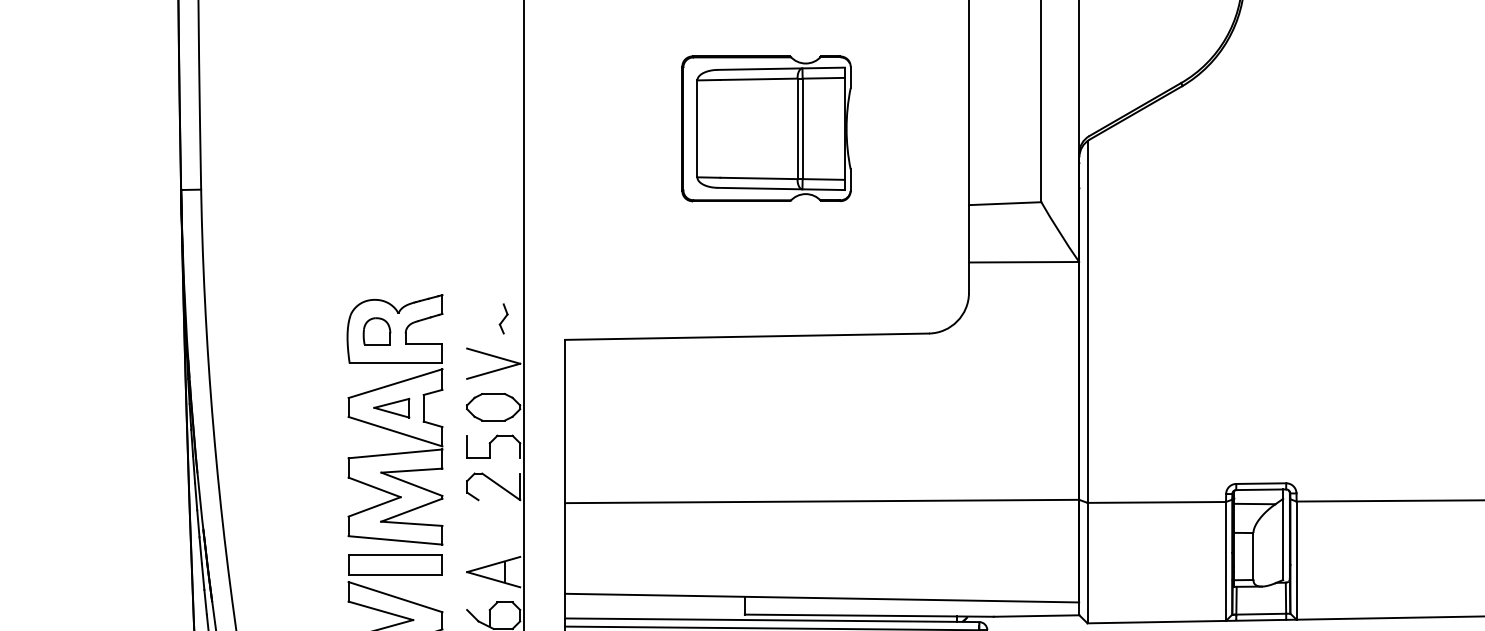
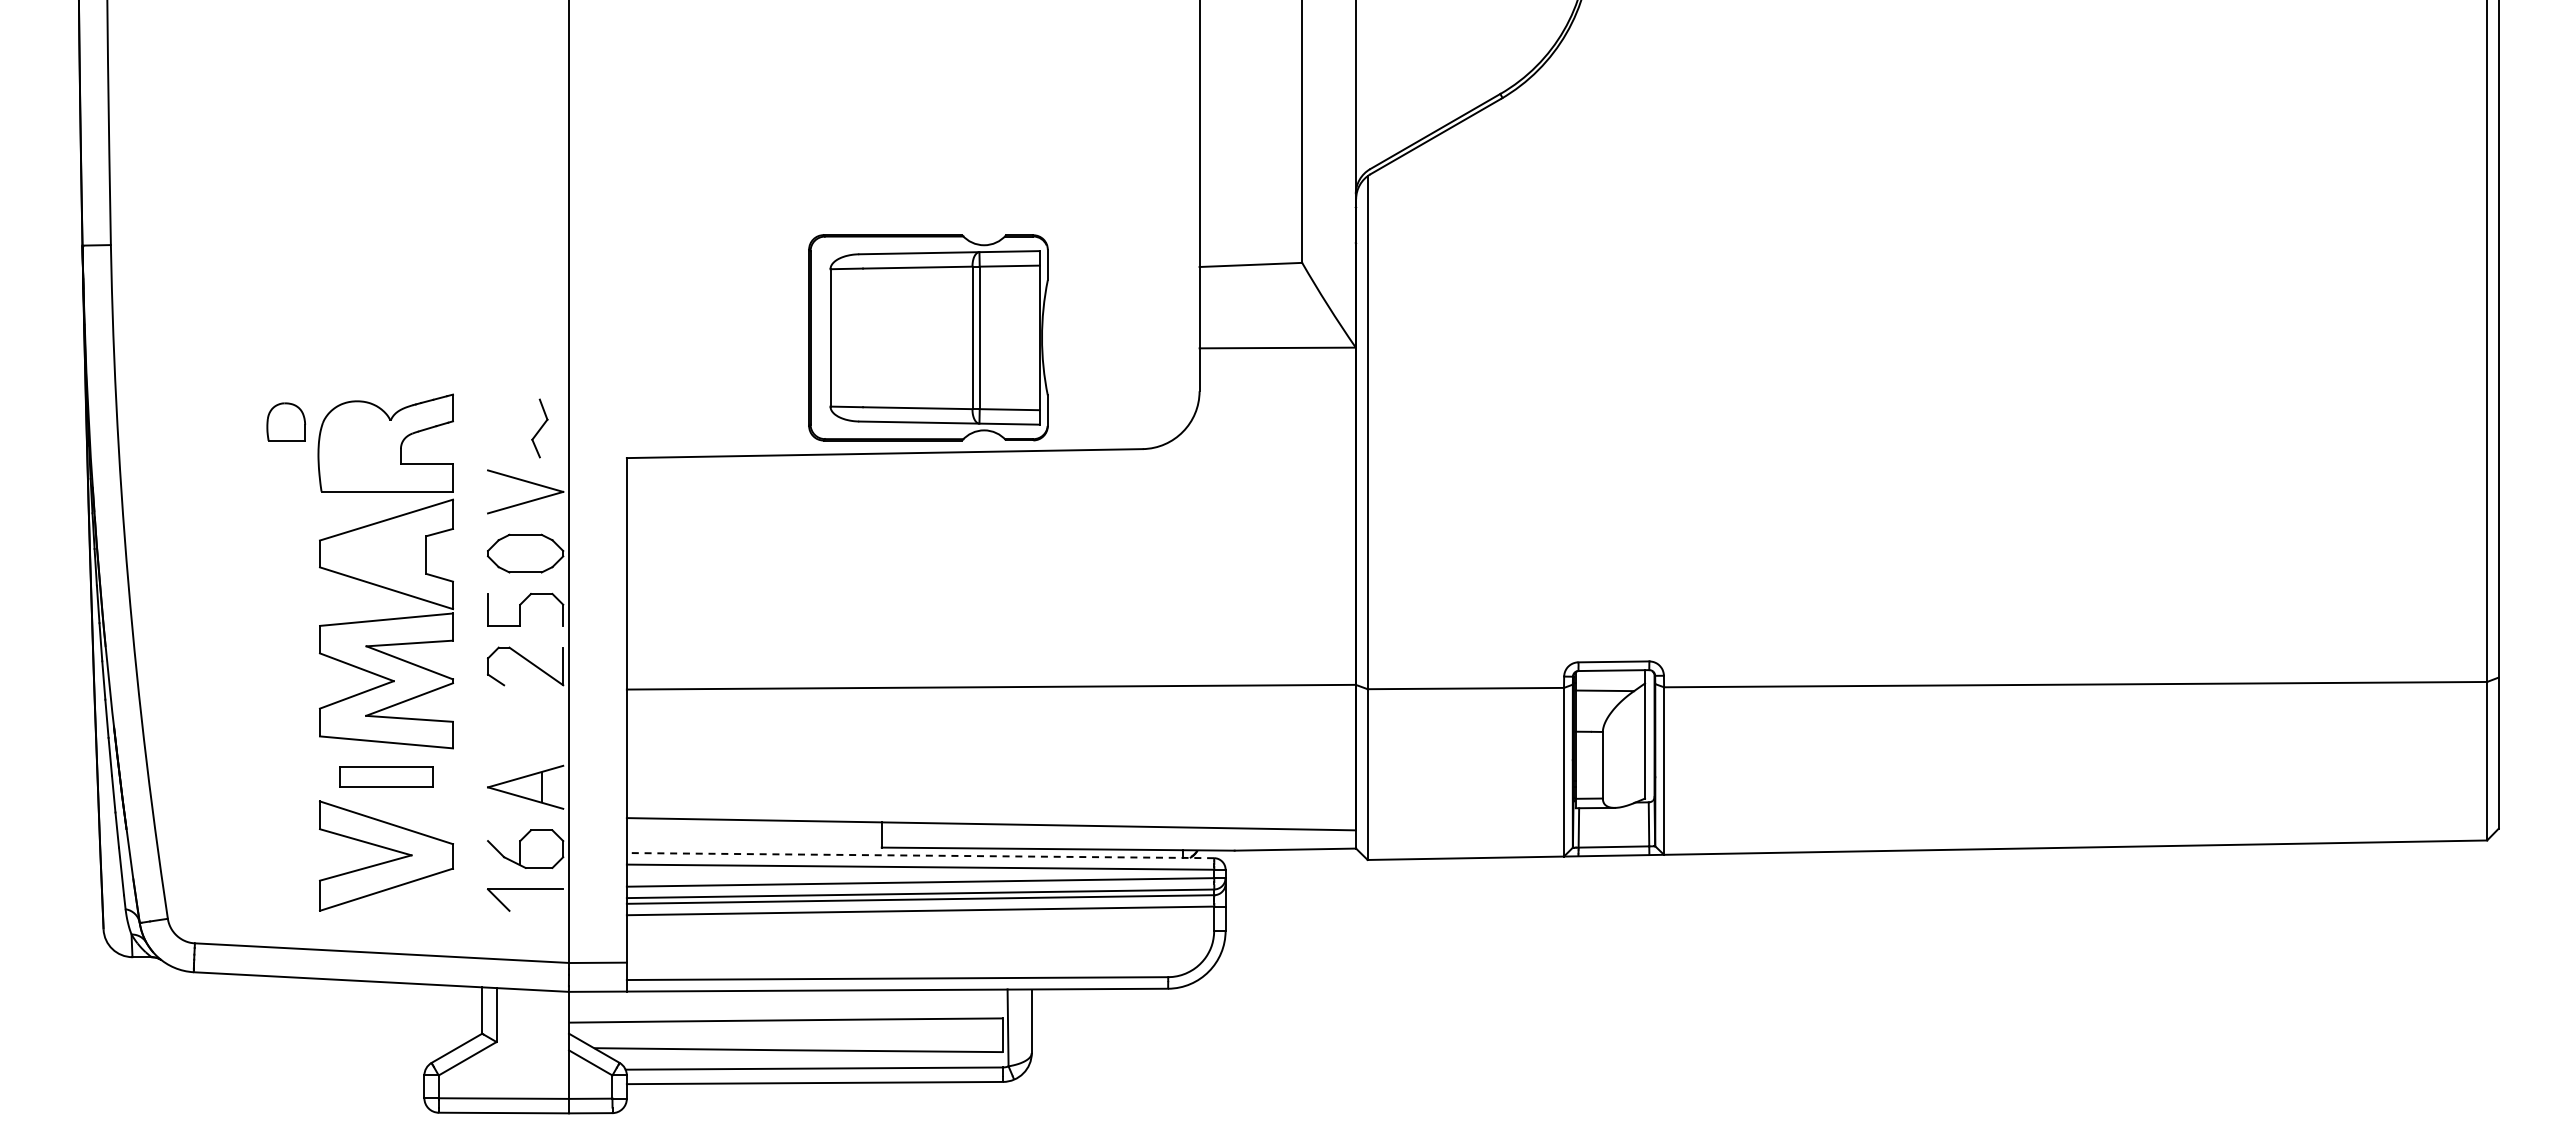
part: (766, 128) -> (928, 337), moved
part: (503, 318) -> (539, 427), size x1.4
part: (376, 331) -> (285, 421), moved
part: (391, 407) -> (380, 554), removed
part: (395, 564) -> (386, 776), size x0.7
line: (772, 620) -> (920, 855), solid -> dashed

